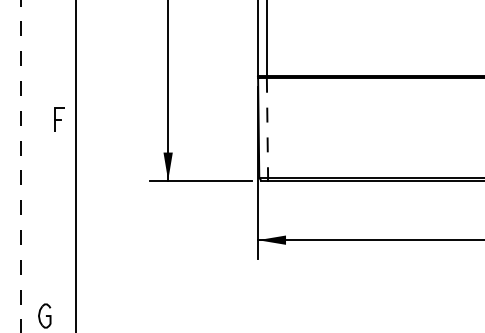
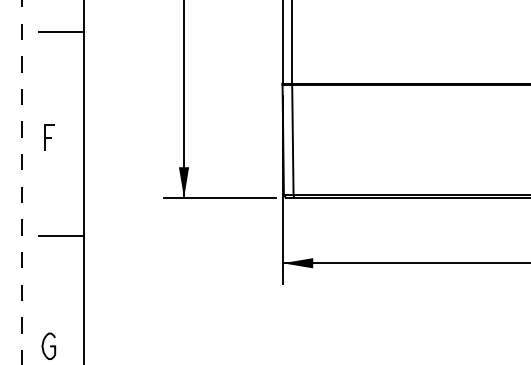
line: (55, 28) -> (60, 31), added
part: (59, 119) -> (49, 137), moved
line: (267, 127) -> (292, 139), dashed -> solid
line: (55, 215) -> (60, 236), added

